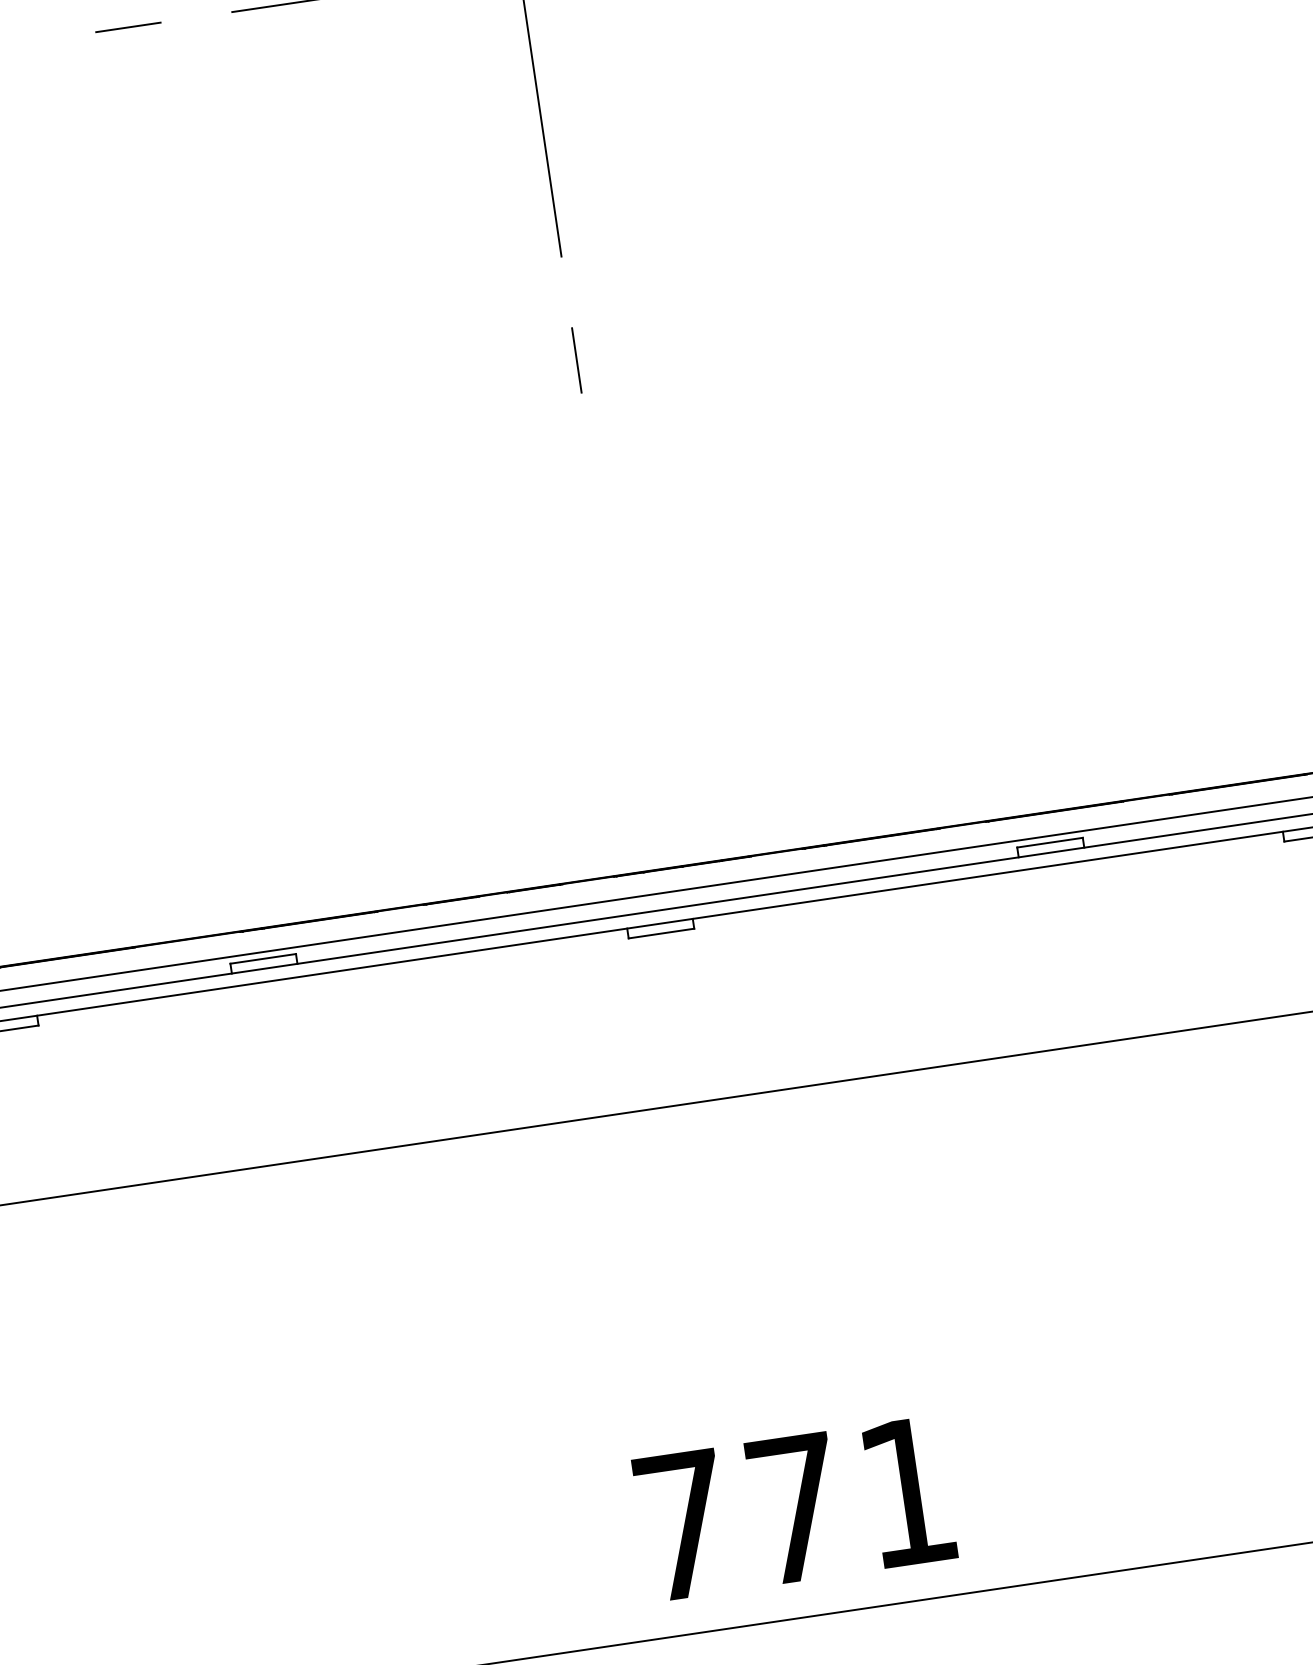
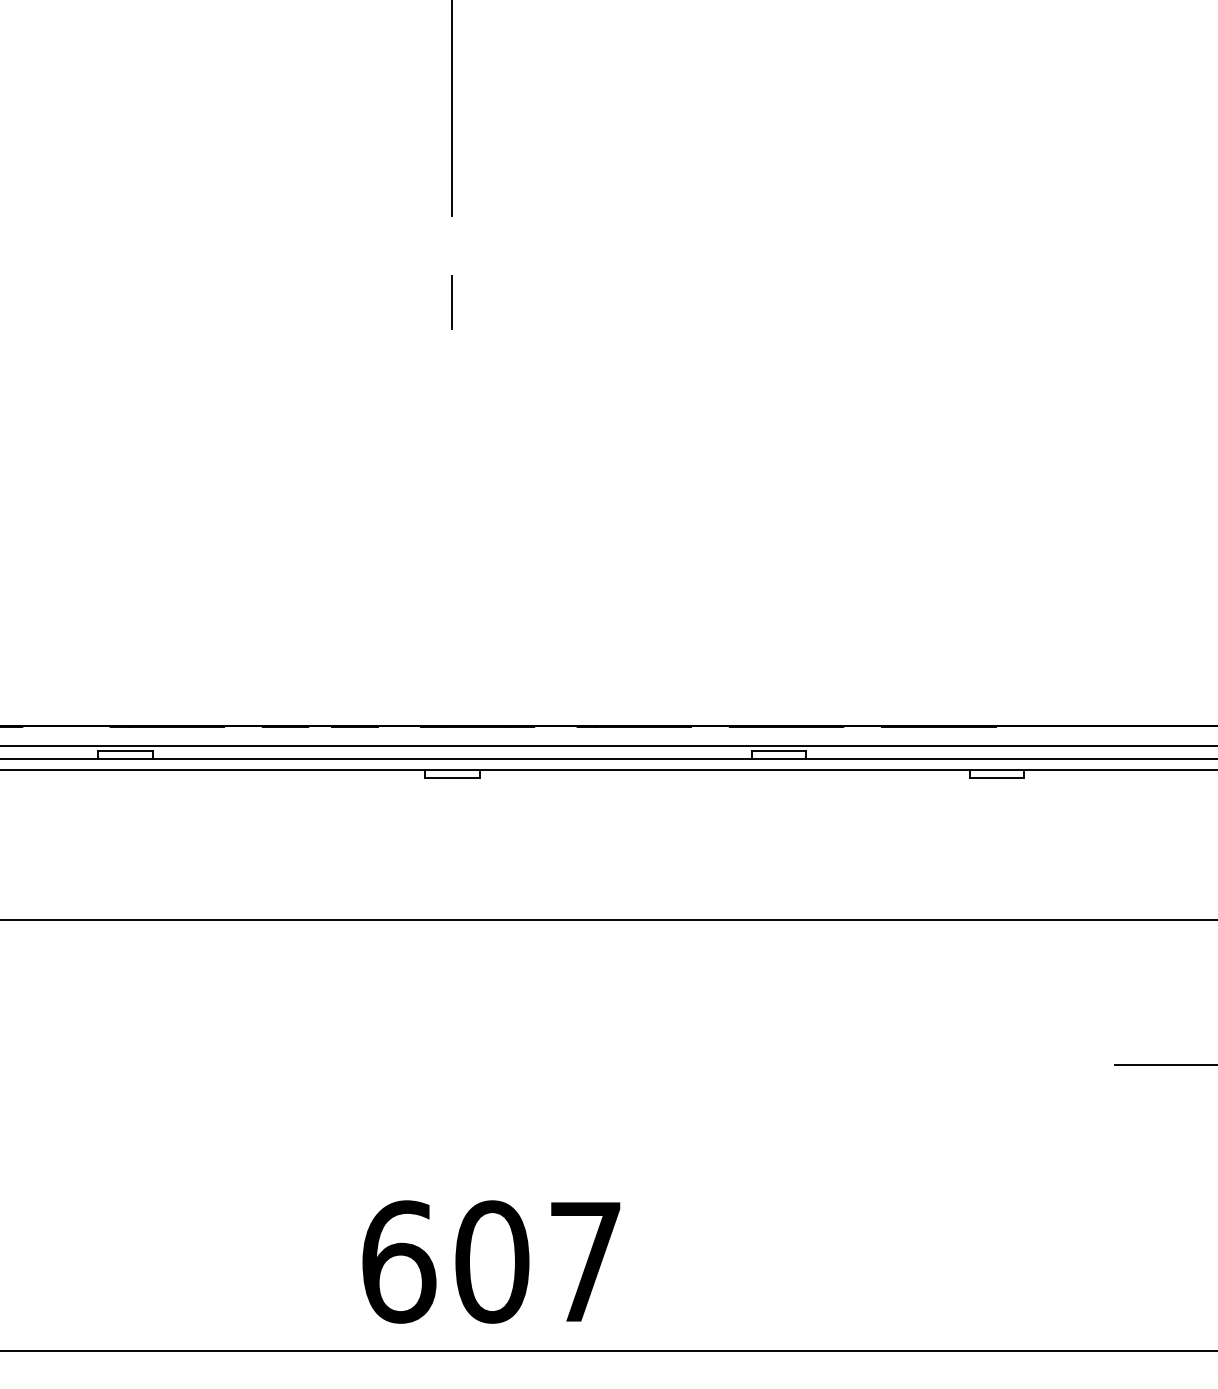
text: (794, 1508) -> (491, 1261), 771 -> 607

